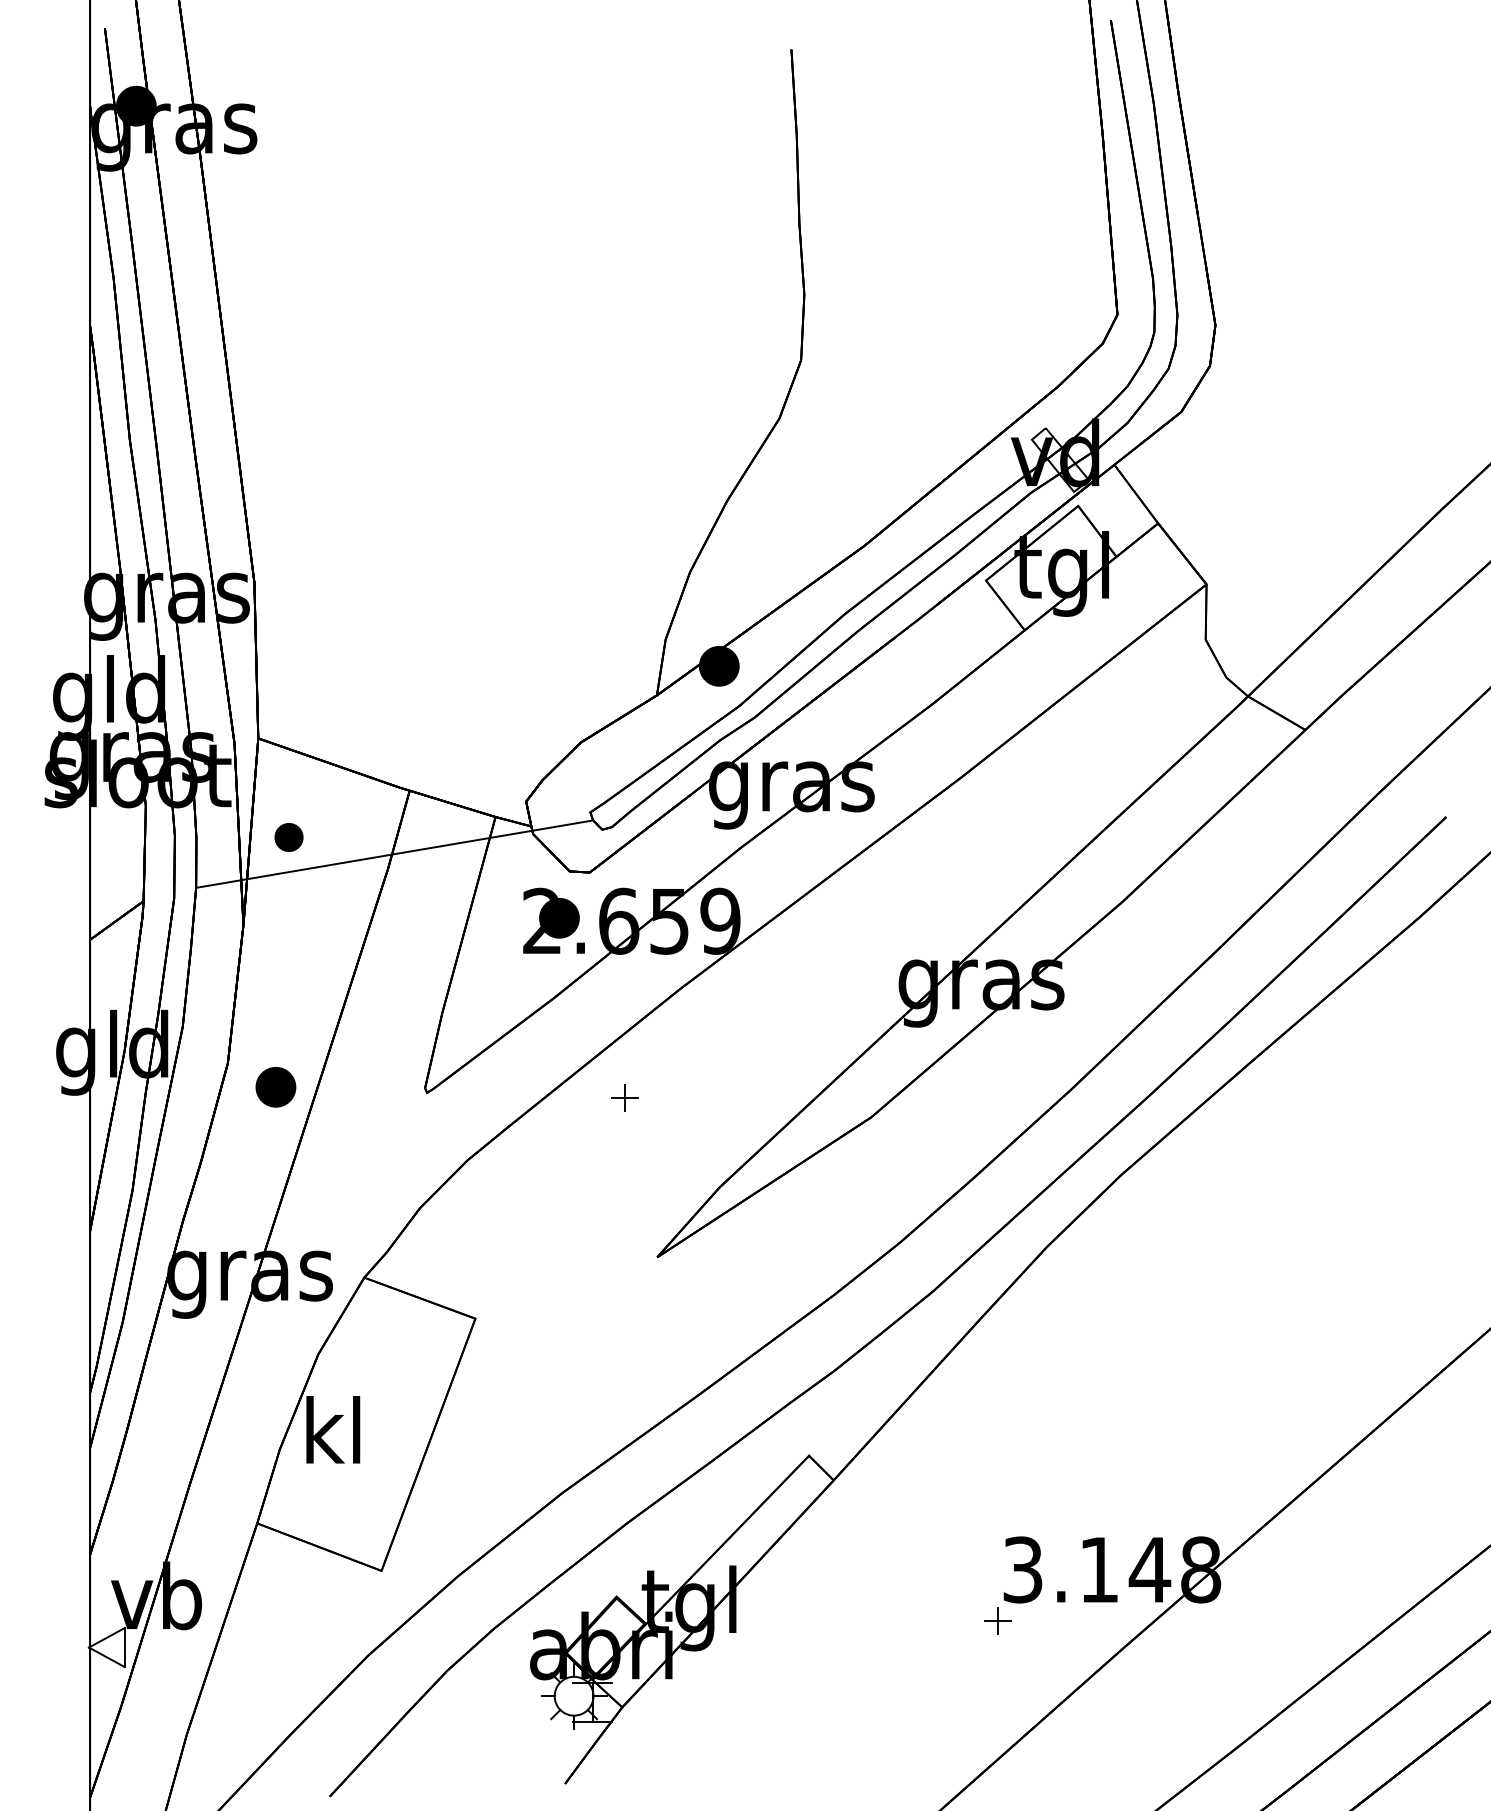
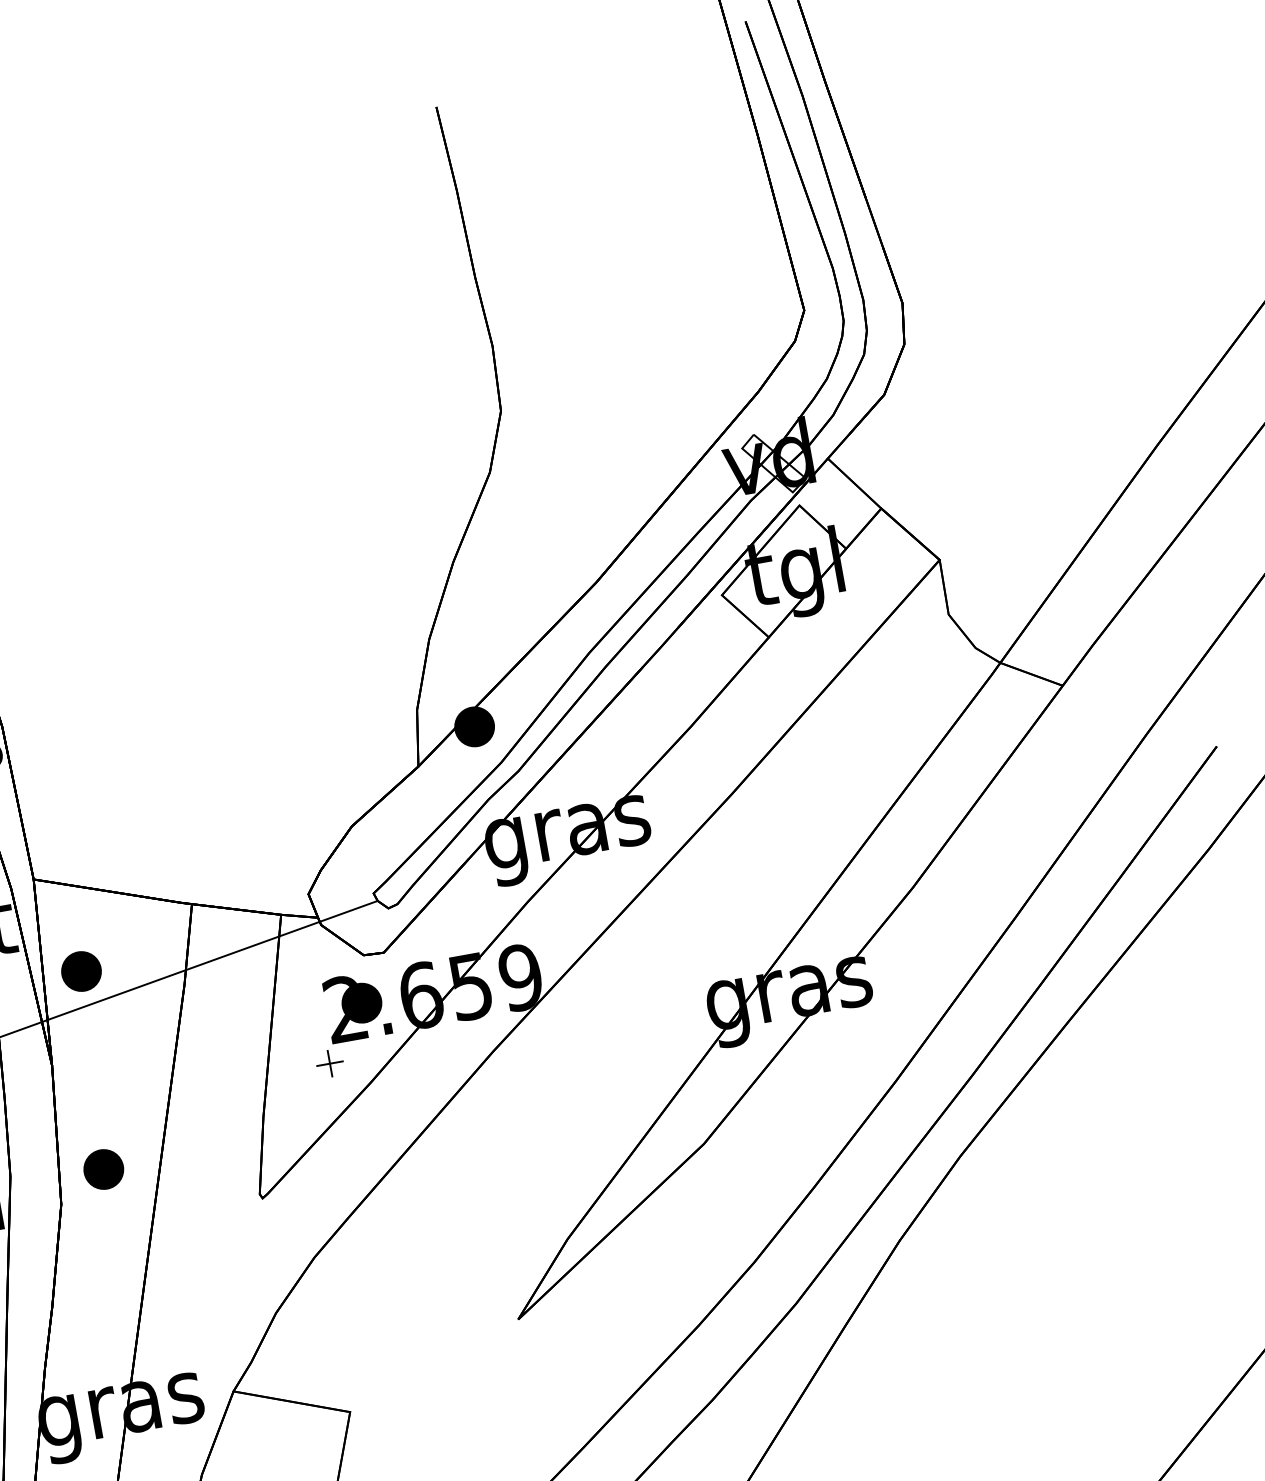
part: (288, 837) -> (80, 971), size x1.43
part: (275, 1087) -> (103, 1169), moved
part: (624, 1097) -> (329, 1063), moved

